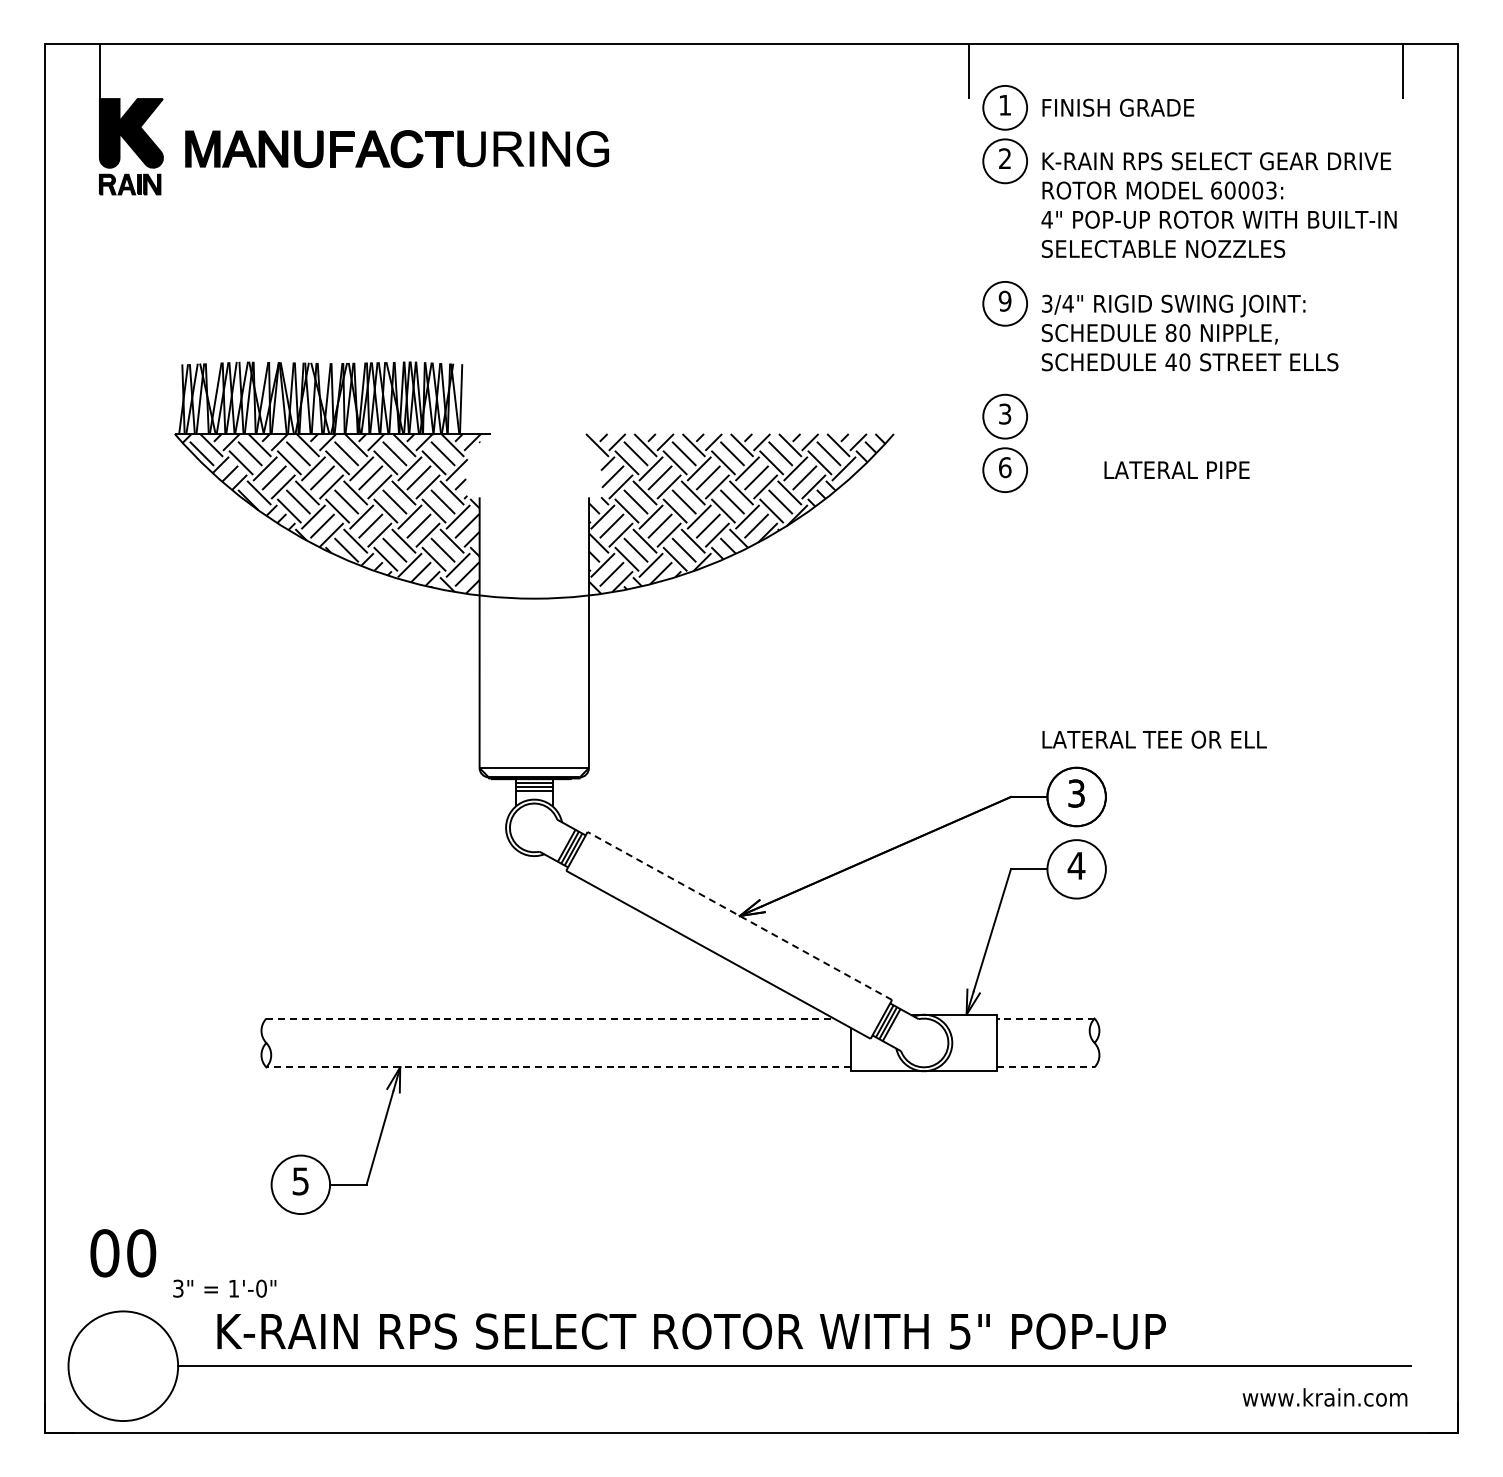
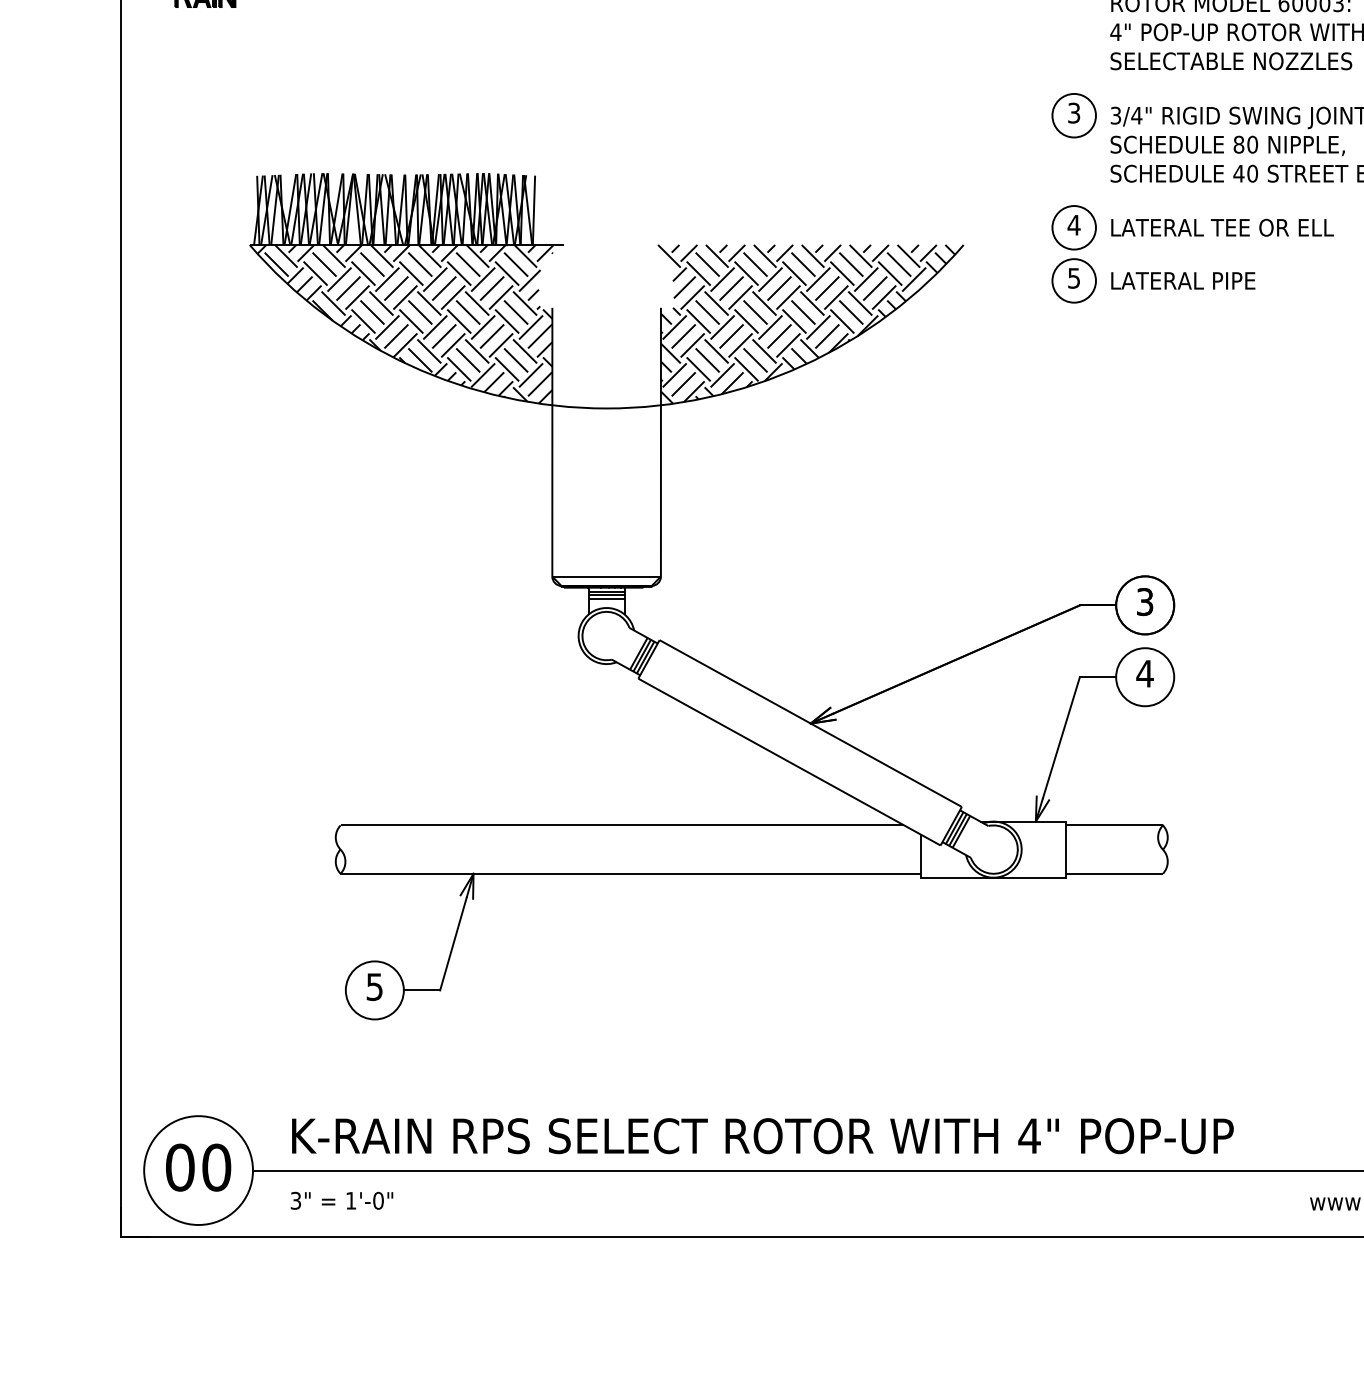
text: (1004, 300) -> (1073, 112), 9 -> 3
text: (1004, 413) -> (1073, 224), 3 -> 4
text: (1005, 467) -> (1074, 278), 6 -> 5
text: (1176, 469) -> (1182, 280), moved
text: (1154, 739) -> (1222, 227), moved
line: (739, 916) -> (810, 724), dashed -> solid
line: (550, 1018) -> (622, 825), dashed -> solid
line: (1045, 1018) -> (1114, 825), dashed -> solid
line: (558, 1067) -> (630, 873), dashed -> solid
line: (1045, 1067) -> (1114, 873), dashed -> solid
text: (123, 1253) -> (198, 1167), moved
text: (224, 1288) -> (341, 1200), moved
text: (959, 1331) -> (1028, 1136), 5" -> 4"

